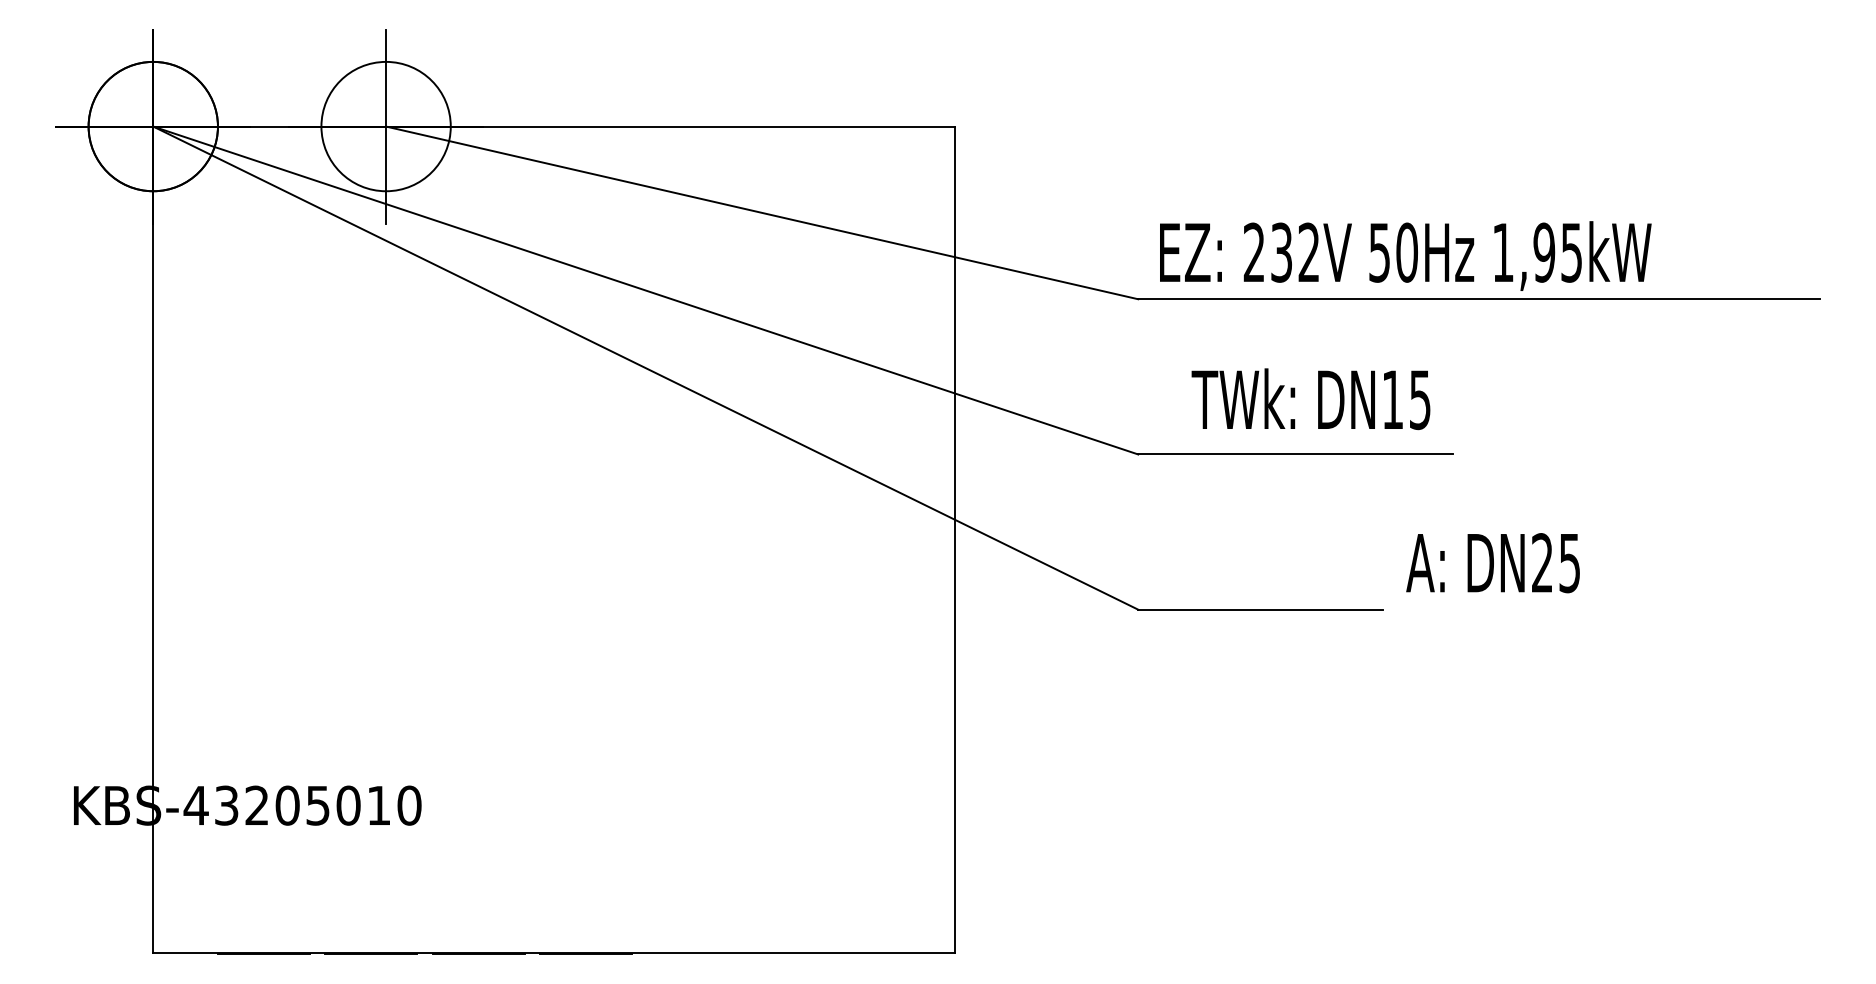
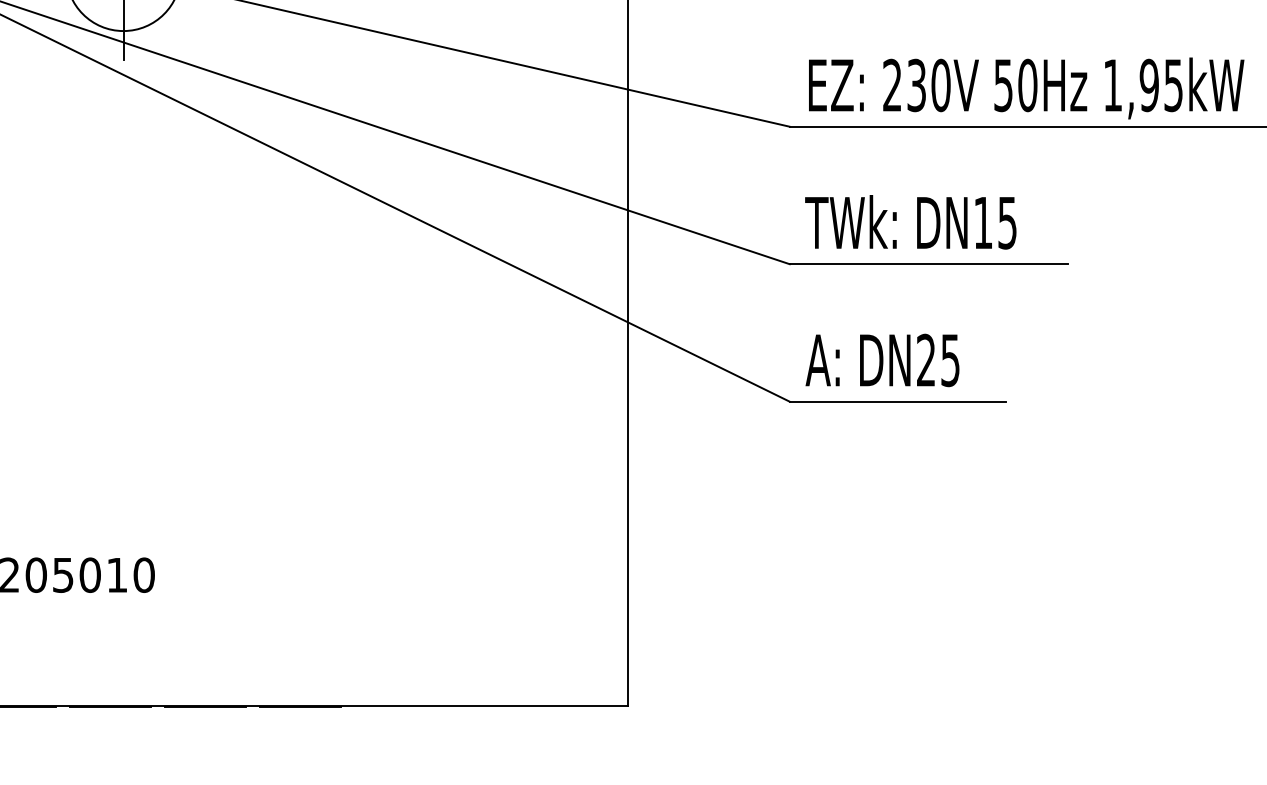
text: (1308, 252) -> (940, 85), 232V -> 230V
text: (1310, 399) -> (910, 222), moved
text: (1492, 563) -> (882, 360), moved

